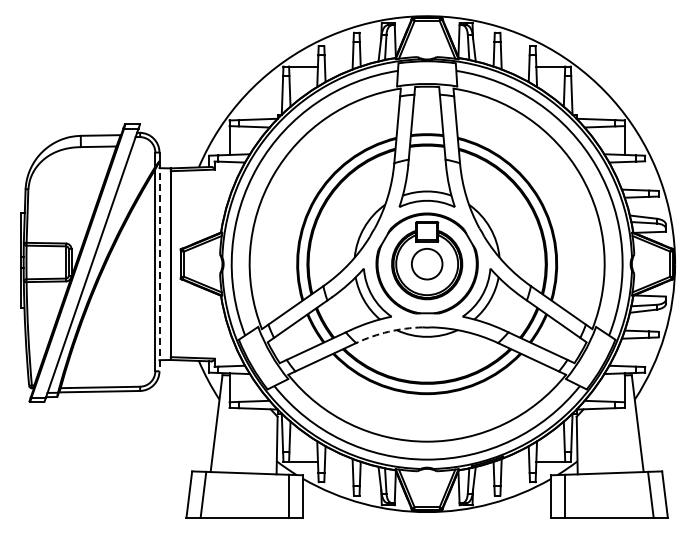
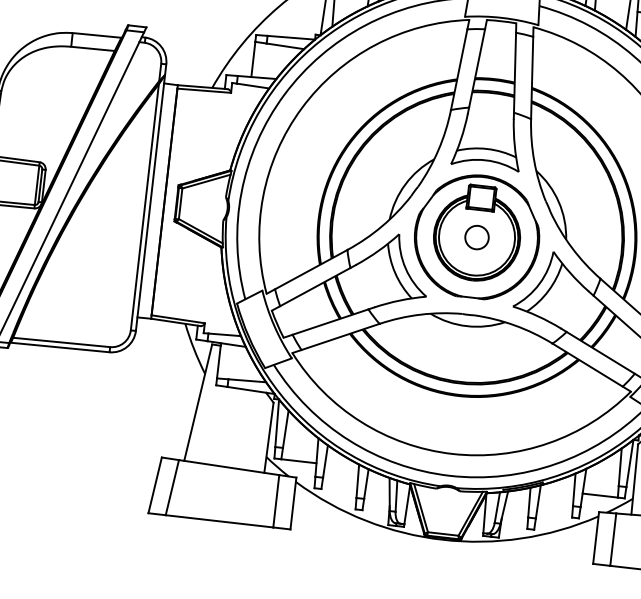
circle: (426, 263) -> (476, 236), size x0.62
line: (159, 266) -> (150, 203), dashed -> solid
arc: (388, 331) -> (420, 314), dashed -> solid

